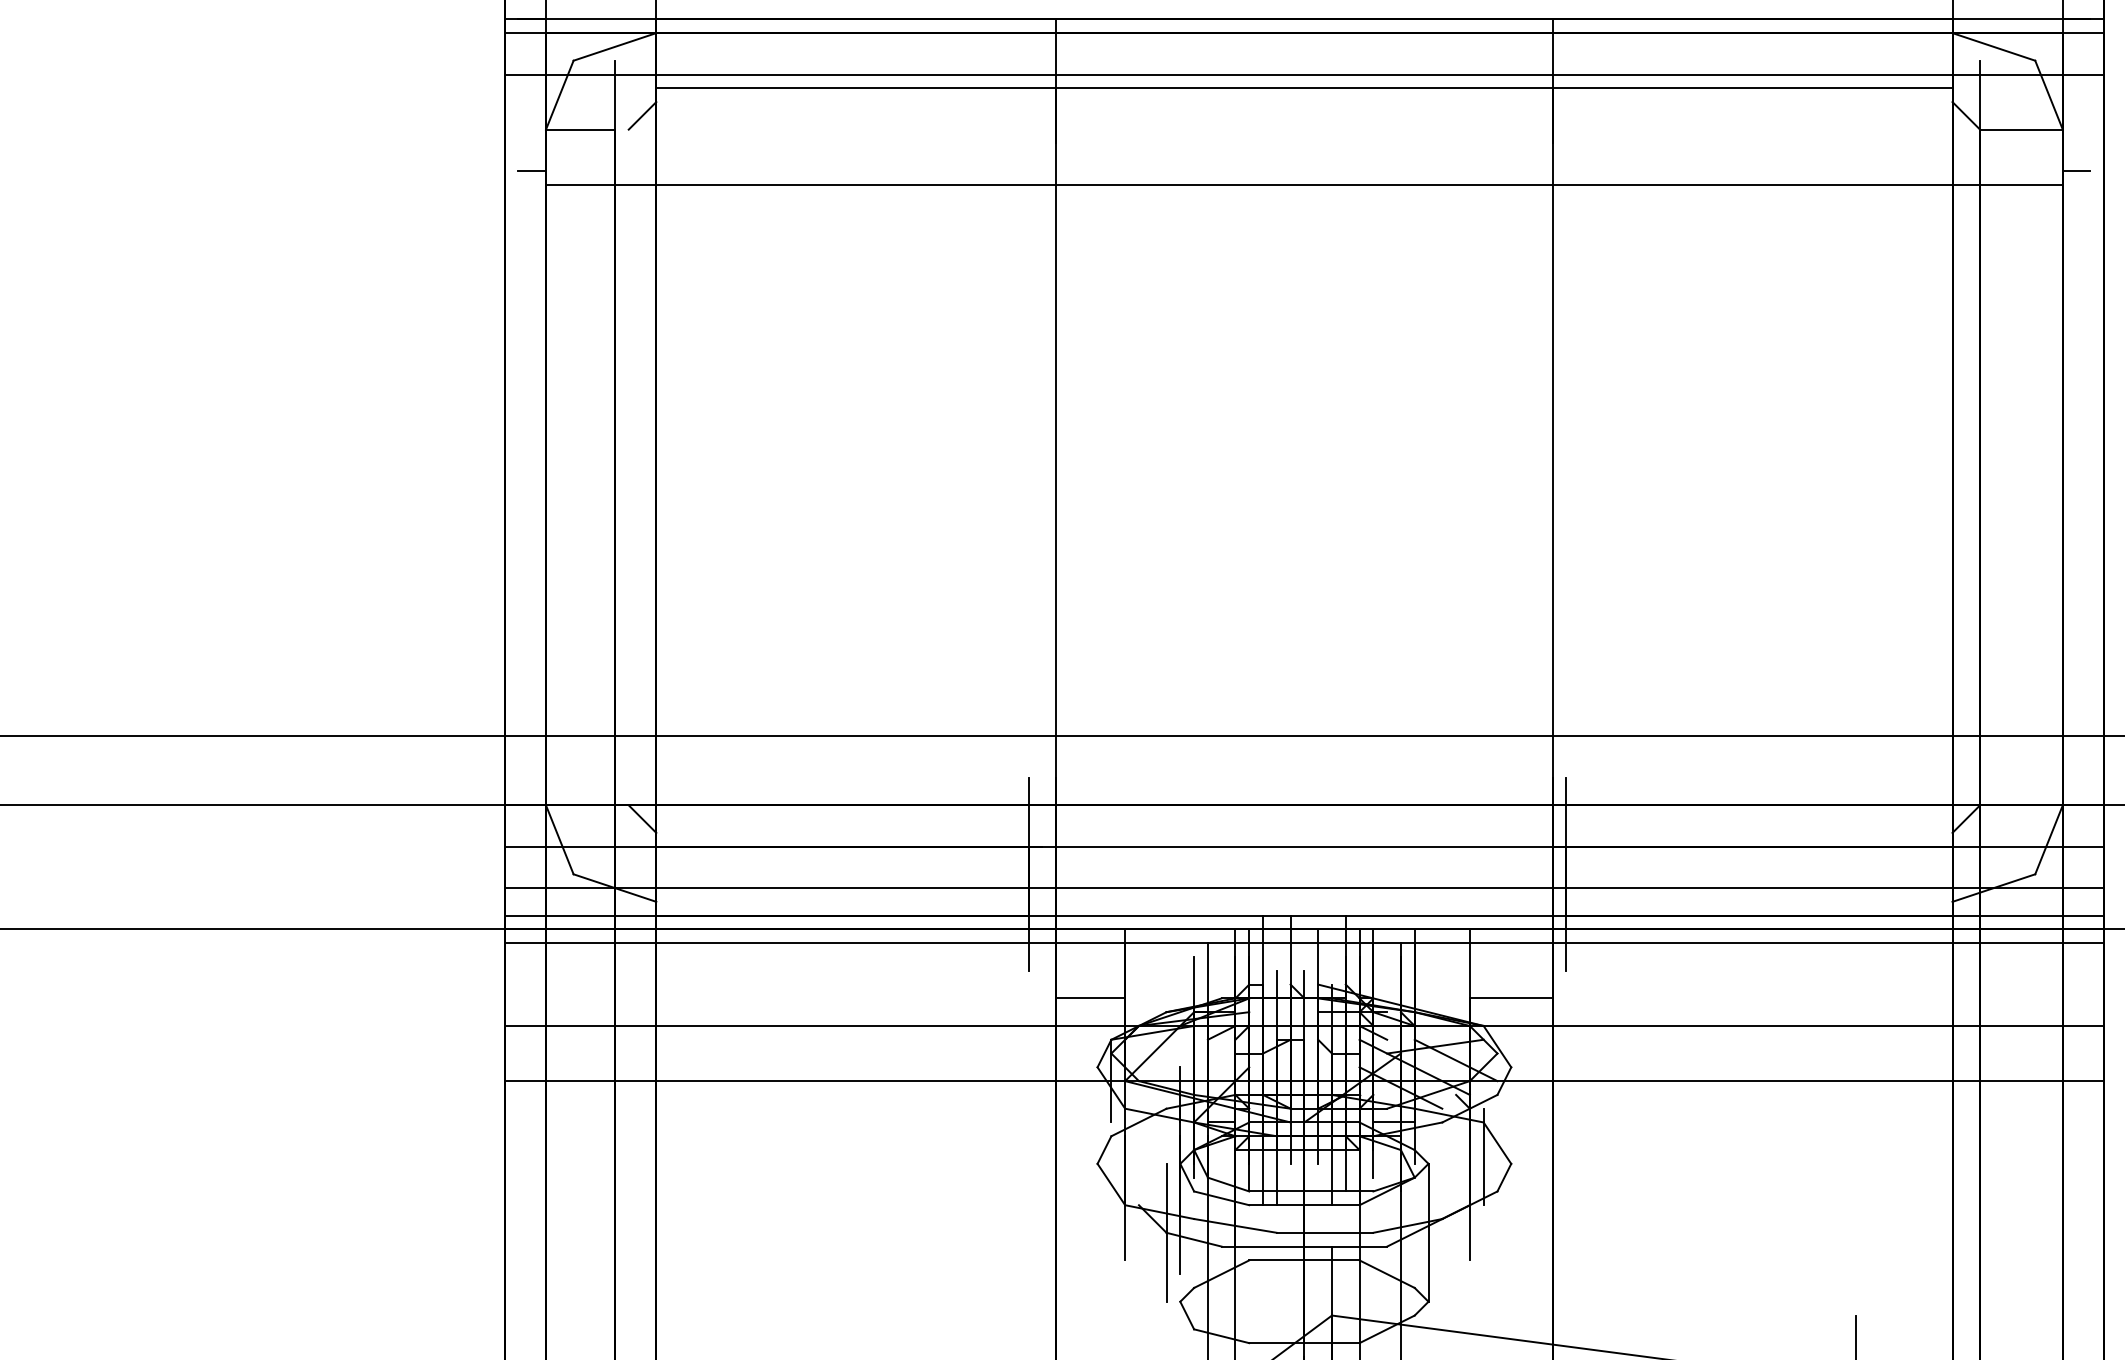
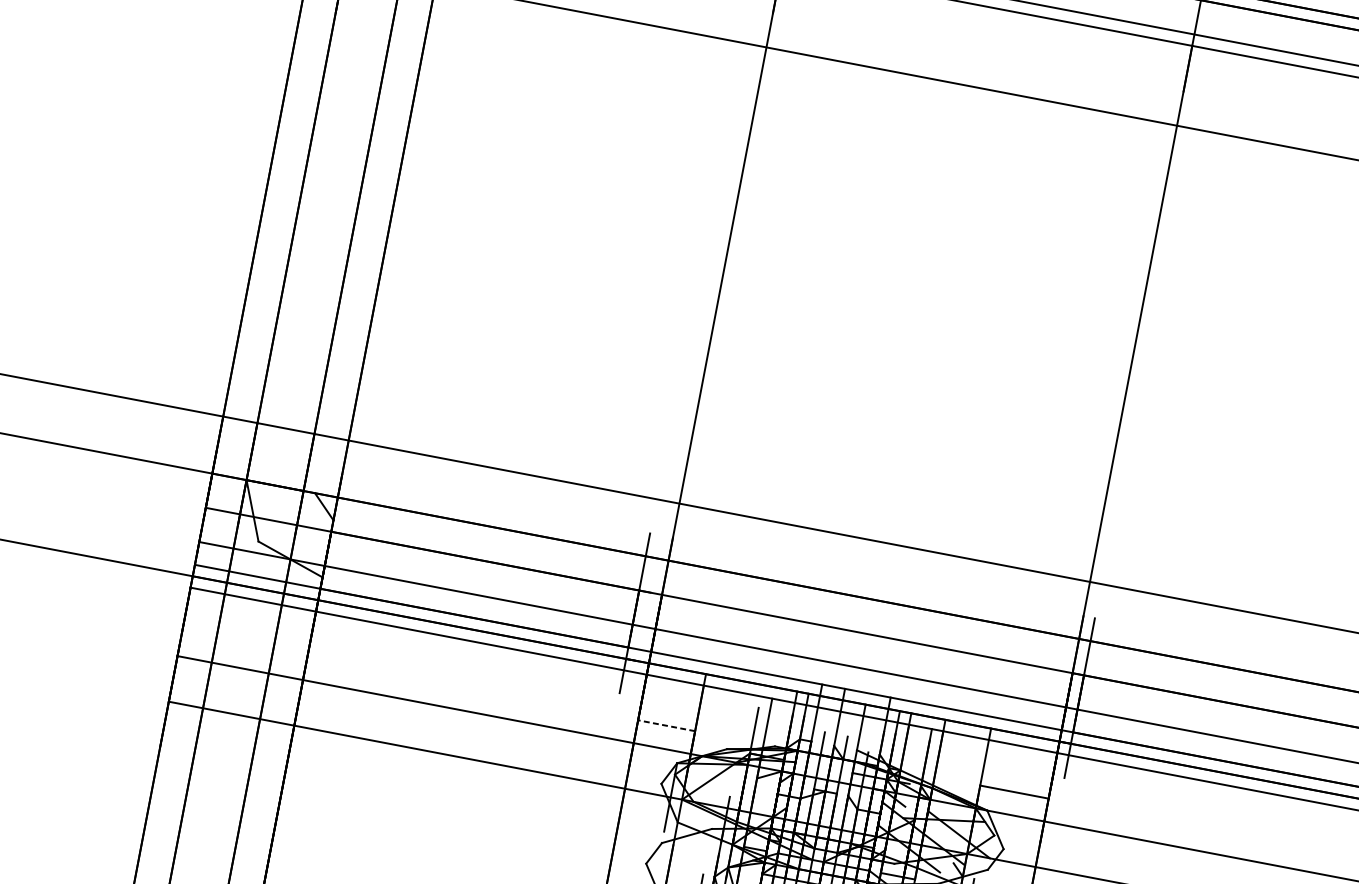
line: (1090, 998) -> (666, 725), solid -> dashed

